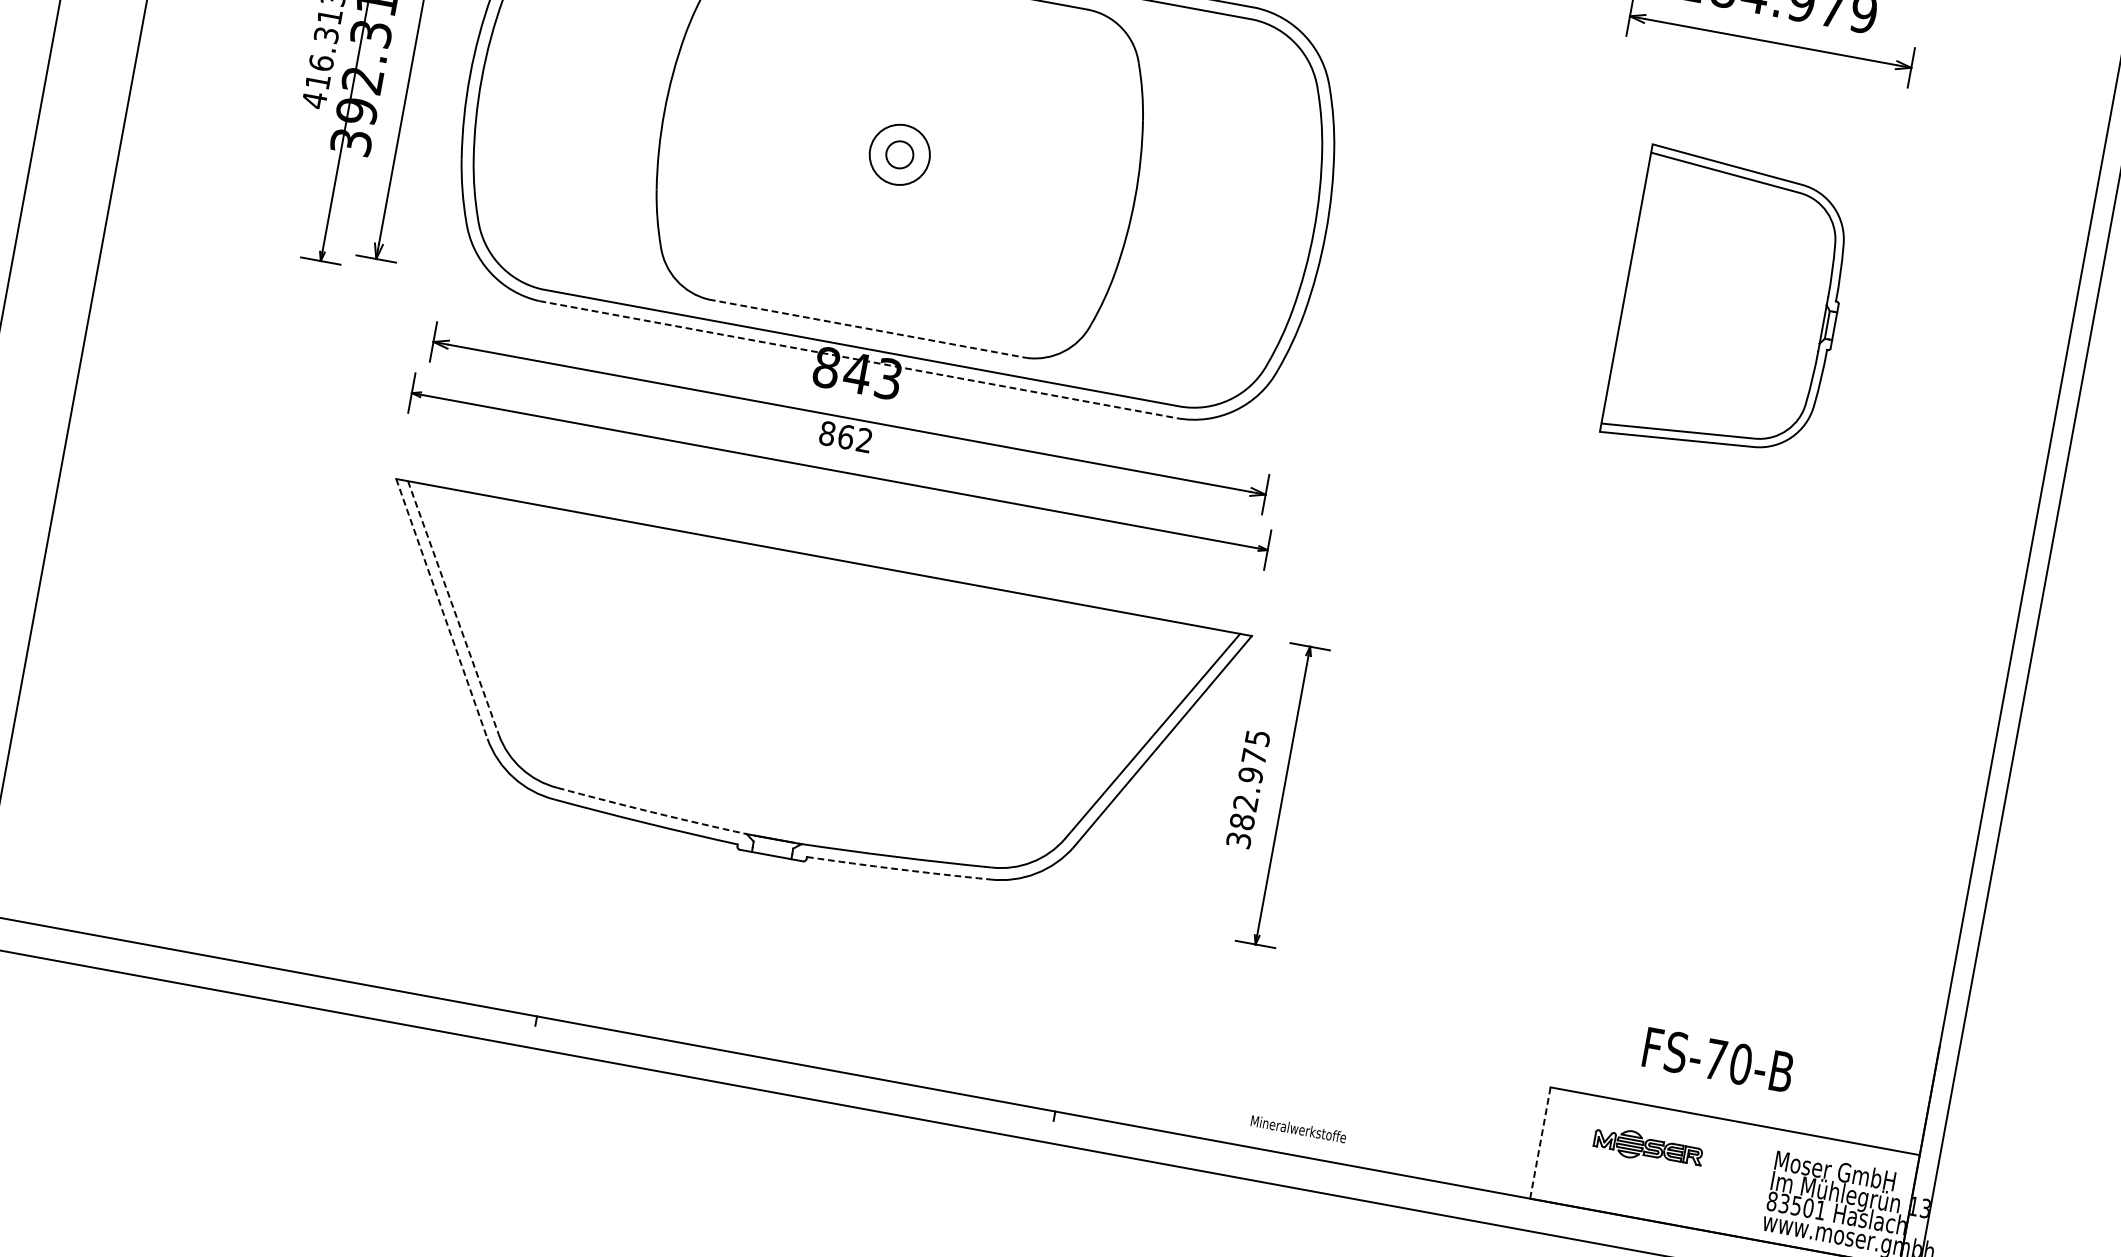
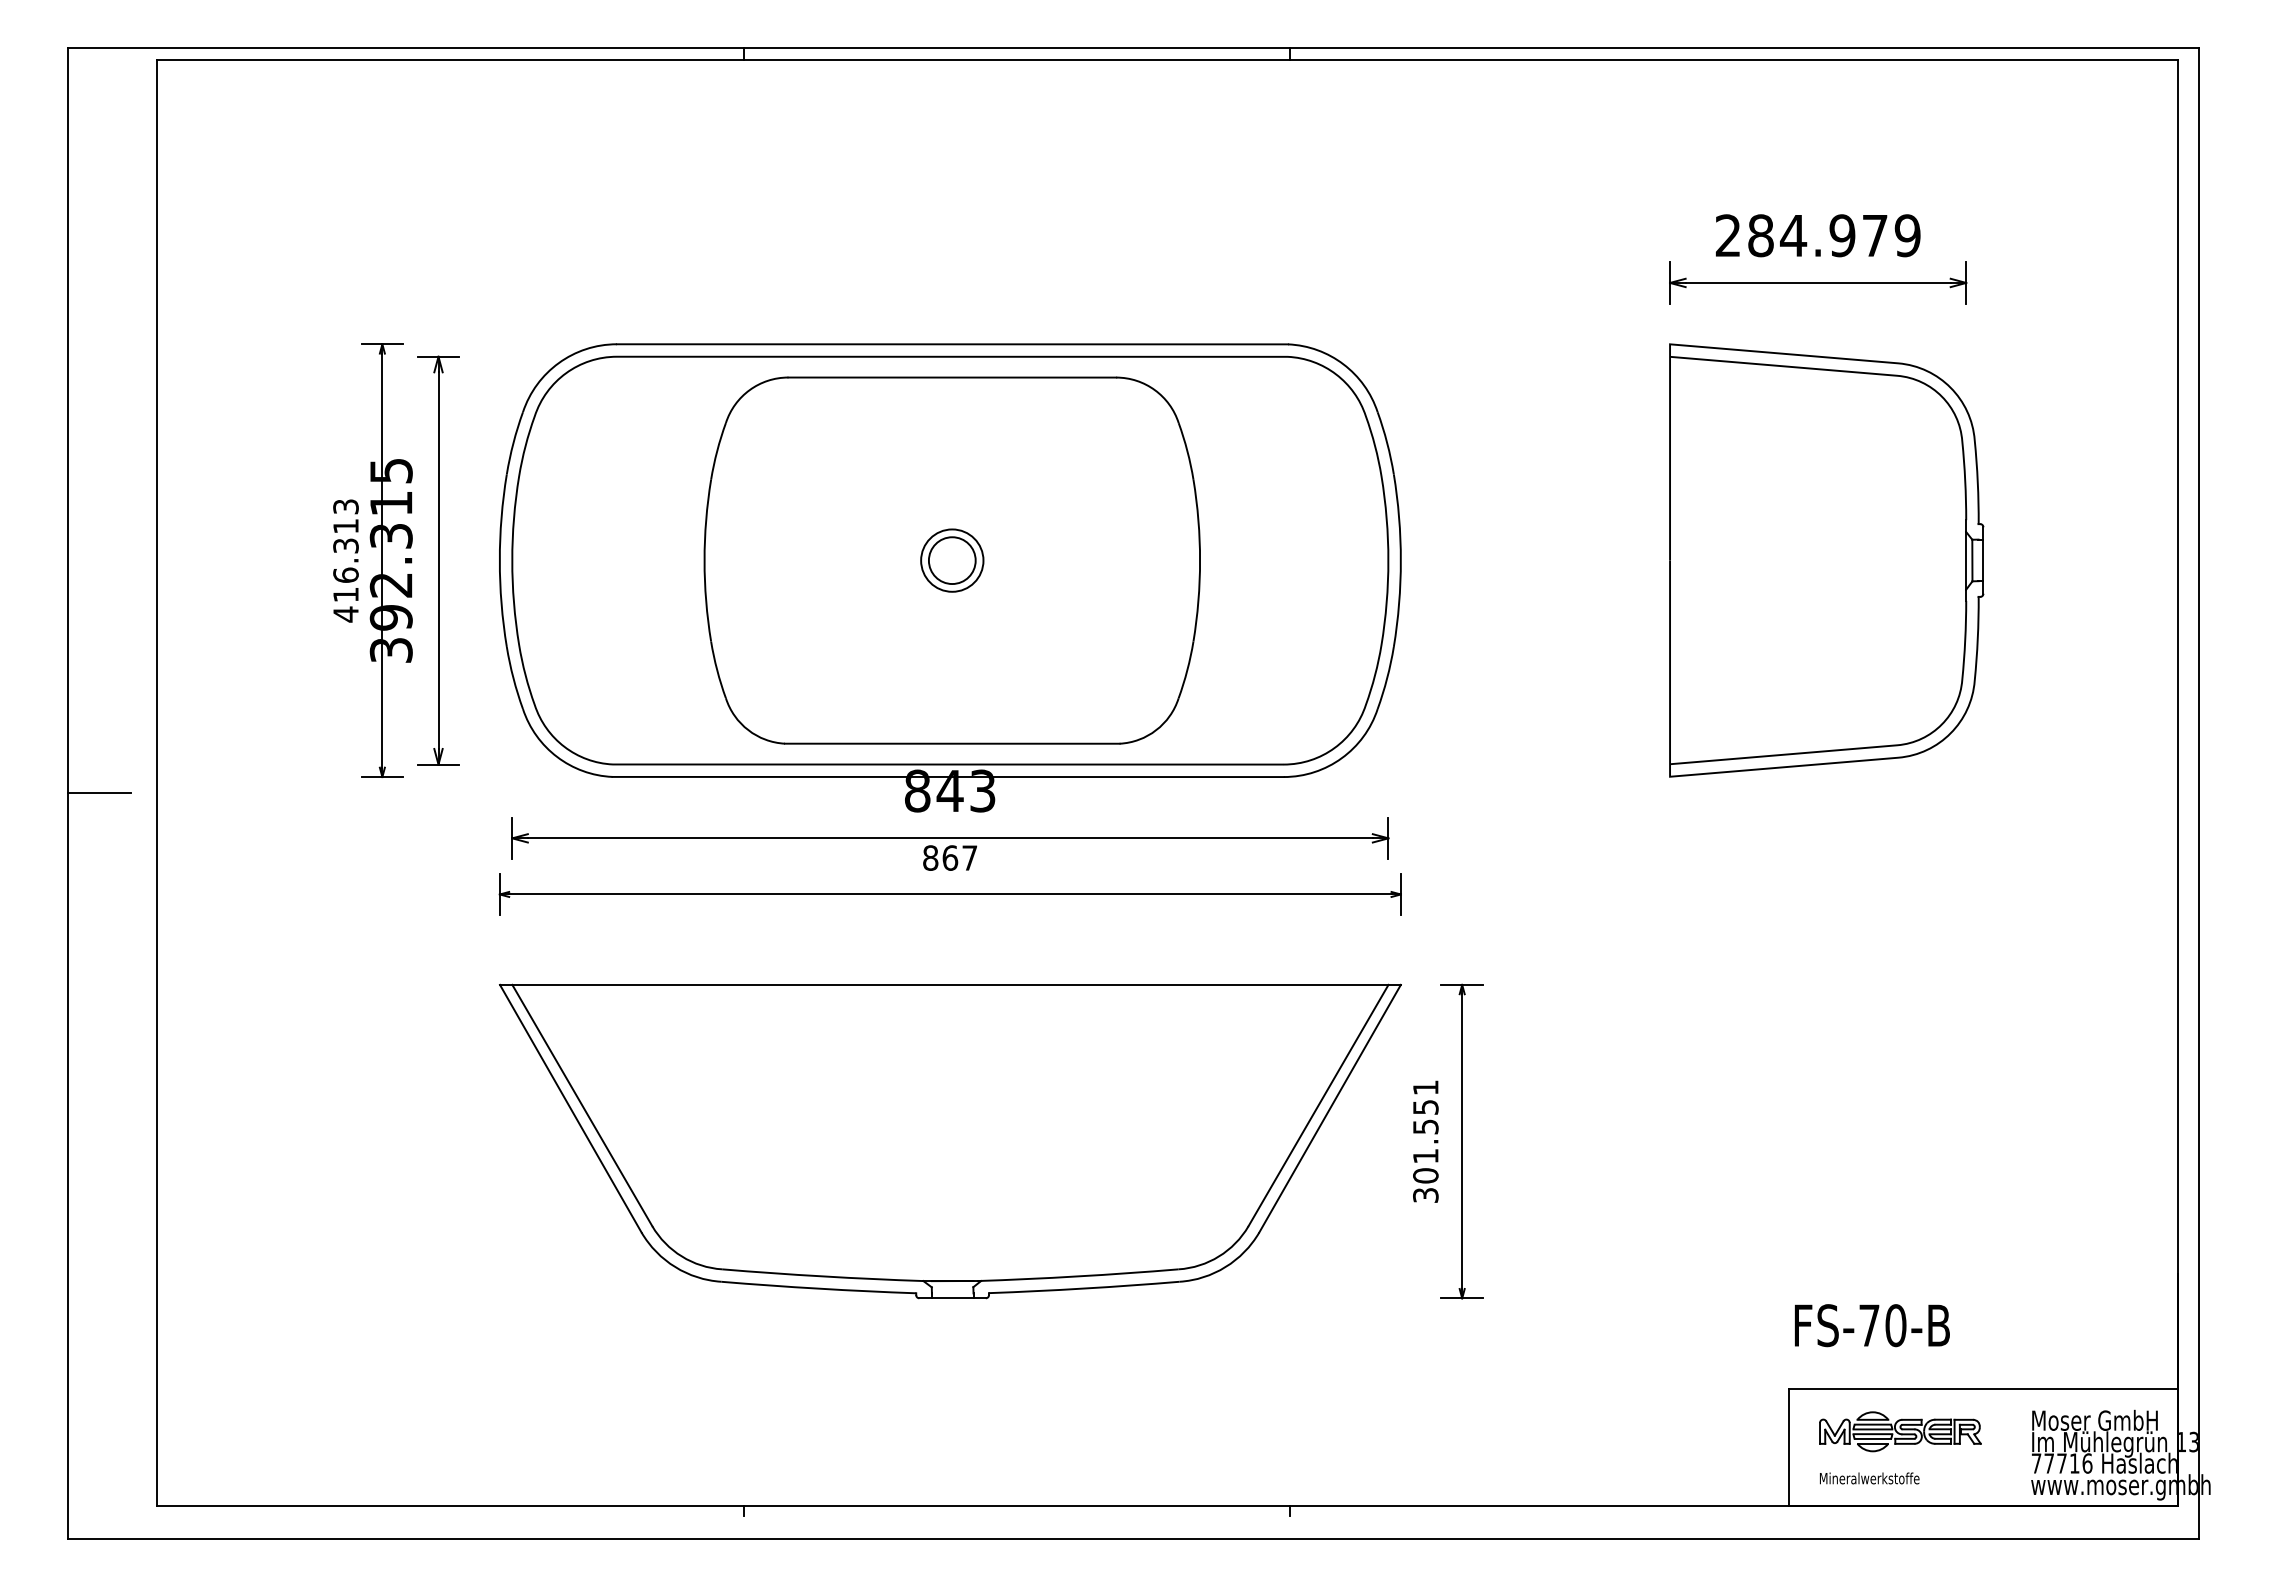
circle: (899, 154) -> (951, 560), size x1.67
line: (49, 227) -> (99, 793), added
part: (1730, 307) -> (1826, 560), size x1.43
line: (868, 328) -> (952, 743), dashed -> solid
line: (858, 359) -> (948, 776), dashed -> solid
text: (864, 439) -> (969, 857), 862 -> 867
line: (453, 607) -> (582, 1105), dashed -> solid
line: (441, 608) -> (570, 1108), dashed -> solid
text: (1249, 779) -> (1425, 1131), 382.975 -> 301.551
arc: (651, 812) -> (822, 1276), dashed -> solid
arc: (898, 869) -> (1084, 1288), dashed -> solid
text: (1718, 1060) -> (1872, 1325), moved
text: (1298, 1129) -> (1869, 1478), moved
line: (1540, 1143) -> (1789, 1447), dashed -> solid
part: (1648, 1147) -> (1900, 1431), size x1.43
text: (1795, 1205) -> (2061, 1463), 83501 -> 77716

